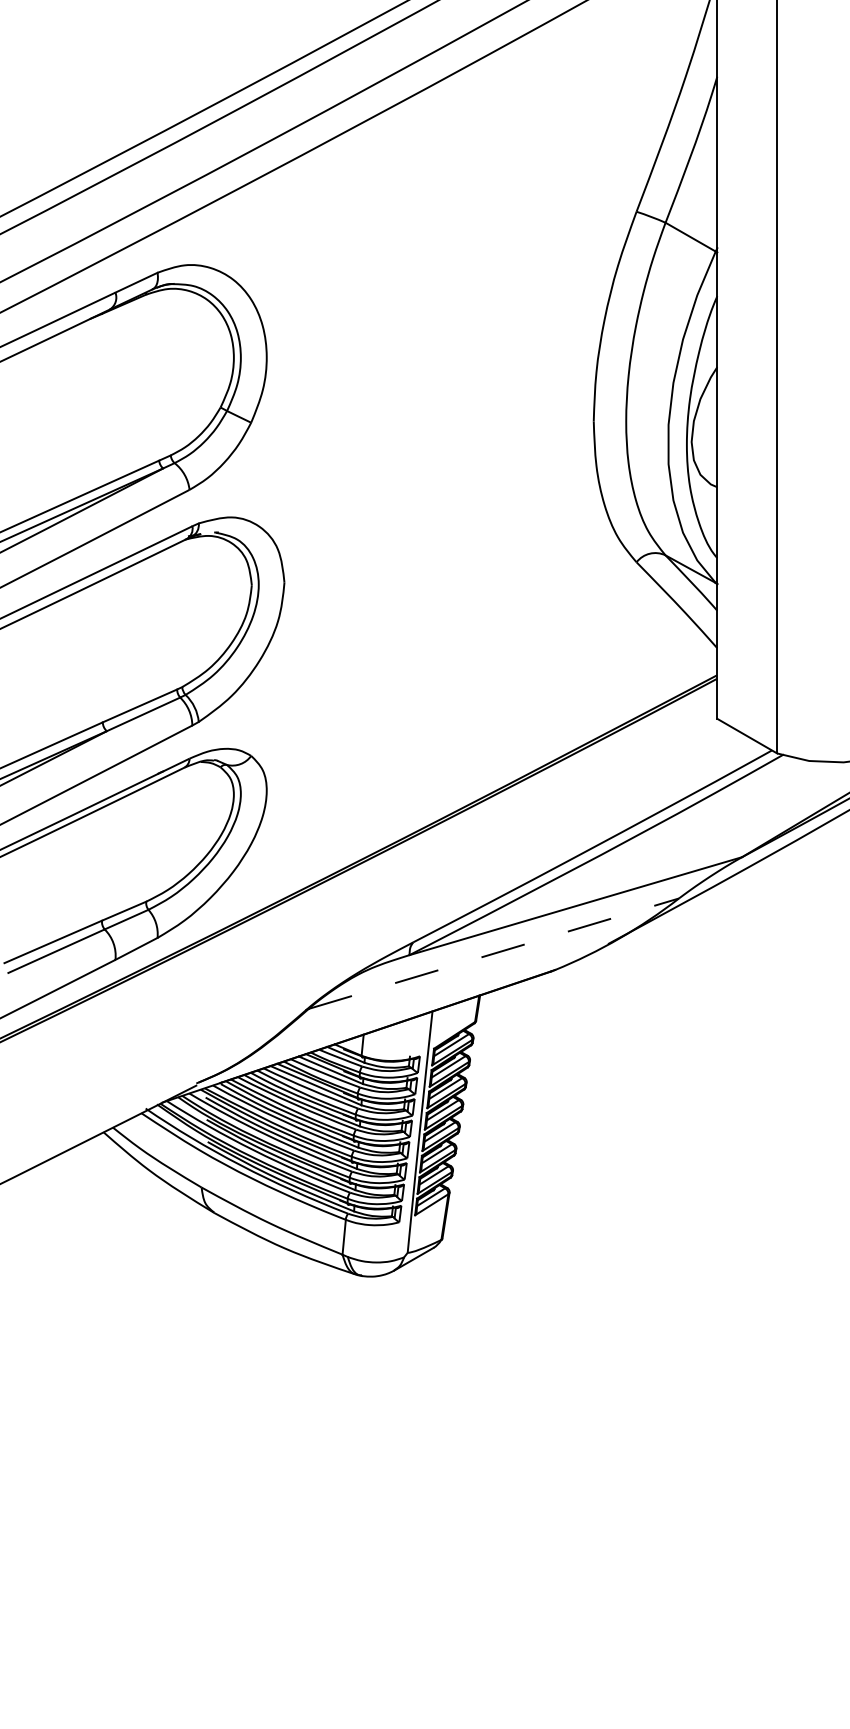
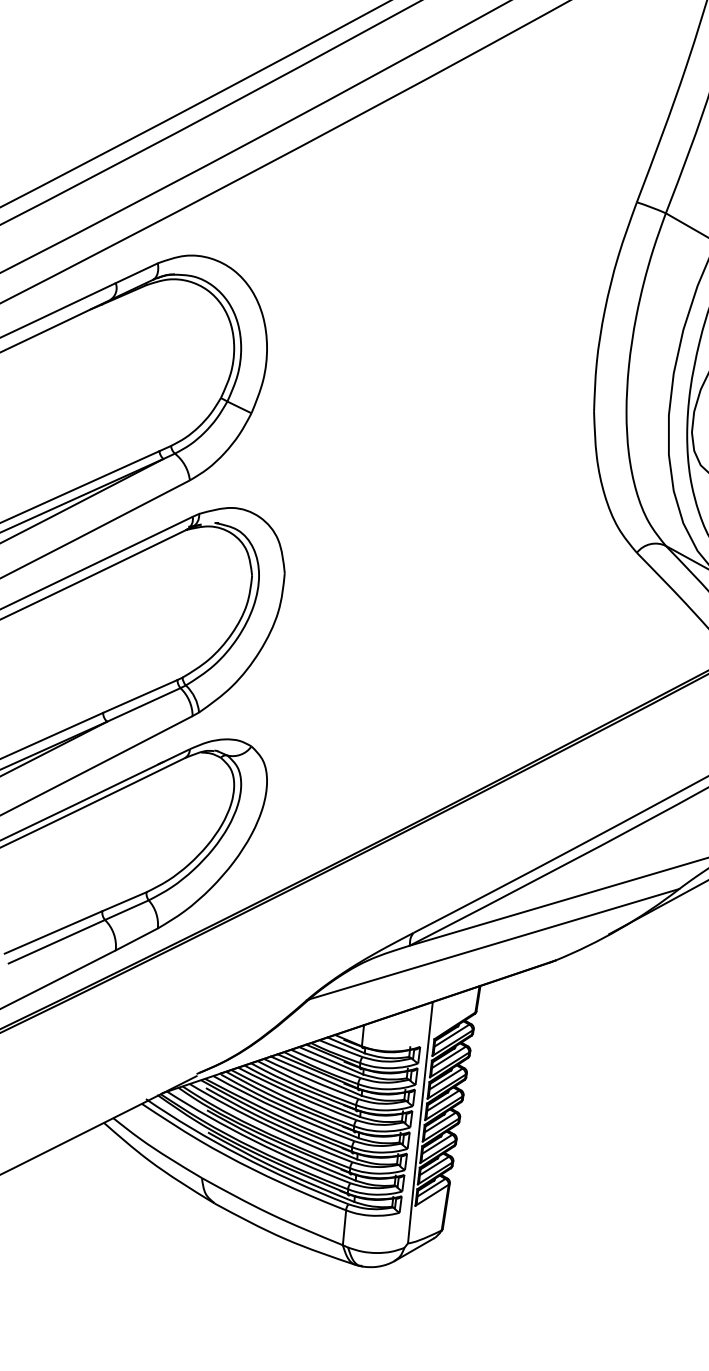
line: (494, 953) -> (494, 944), dashed -> solid

